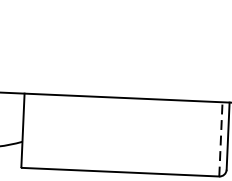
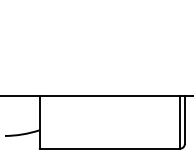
line: (220, 138) -> (179, 121), dashed -> solid

